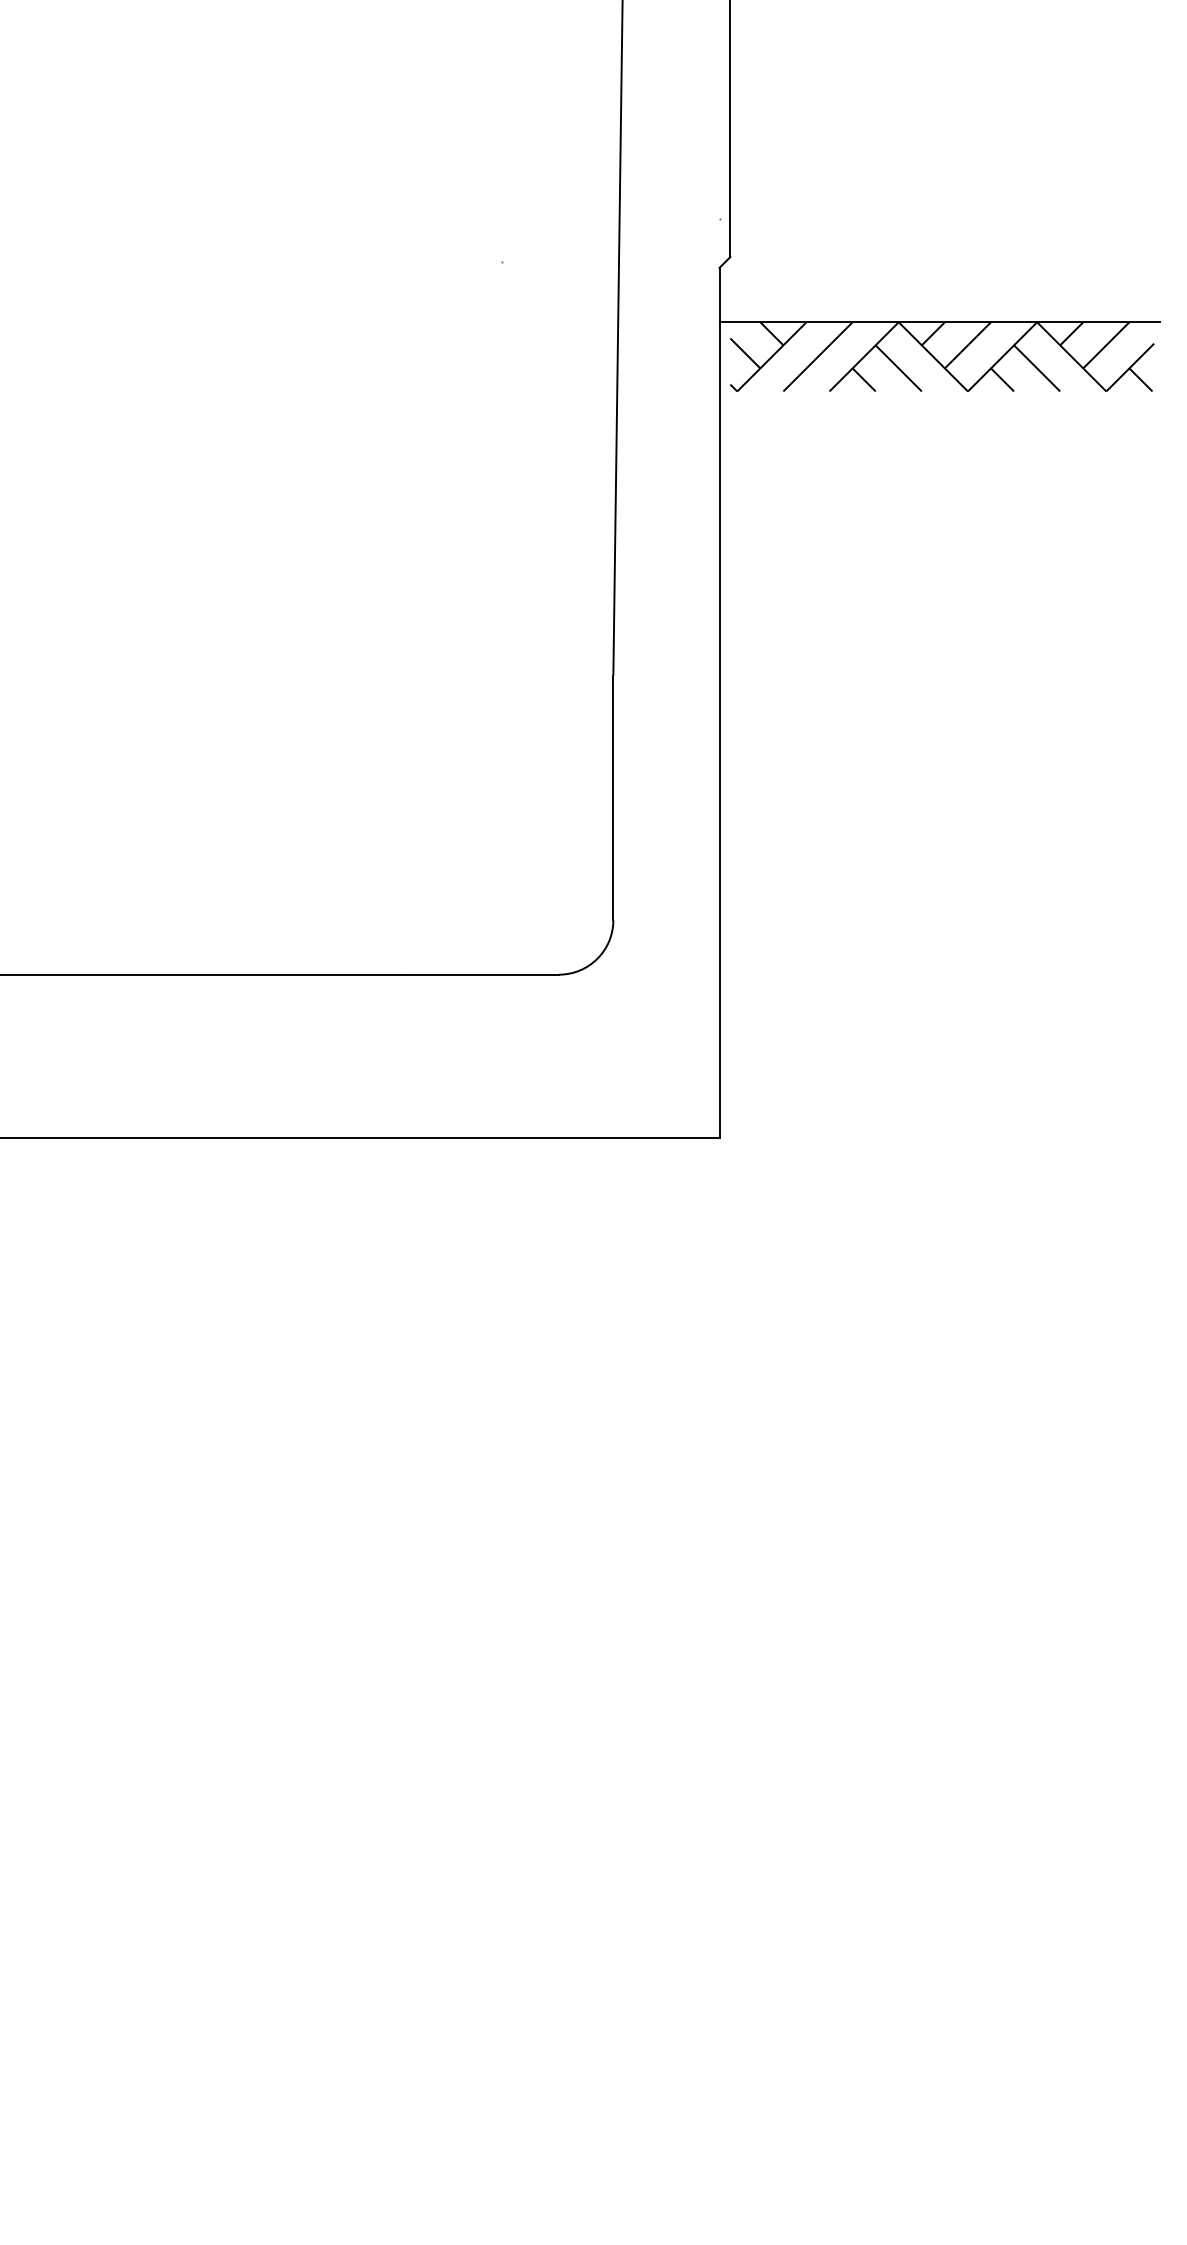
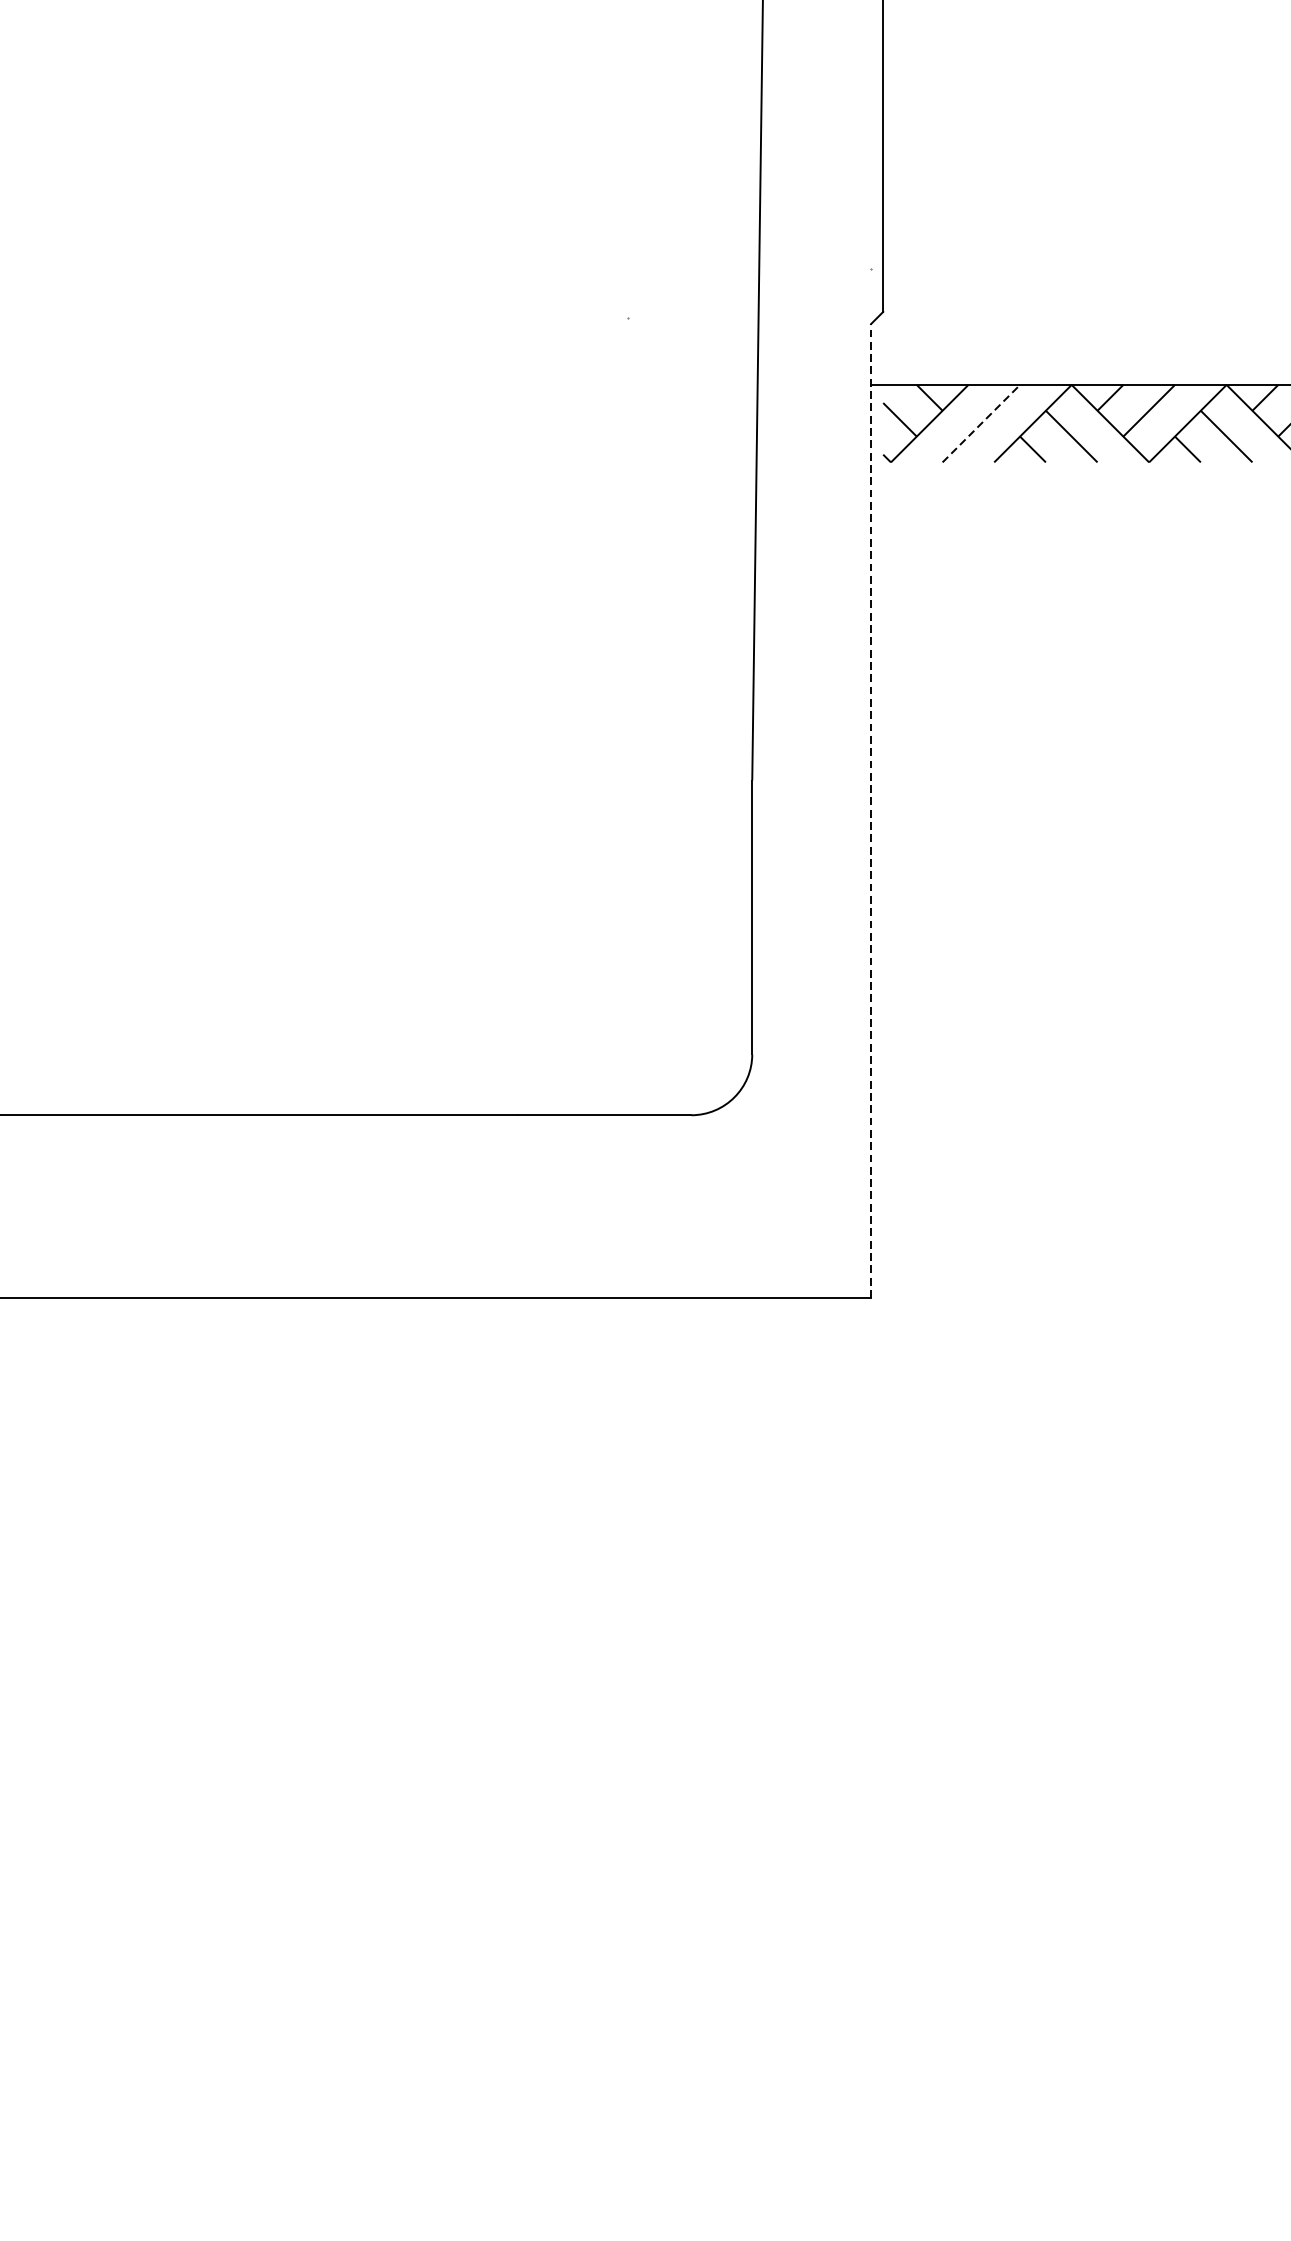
line: (818, 356) -> (981, 423), solid -> dashed
line: (719, 702) -> (871, 810), solid -> dashed

